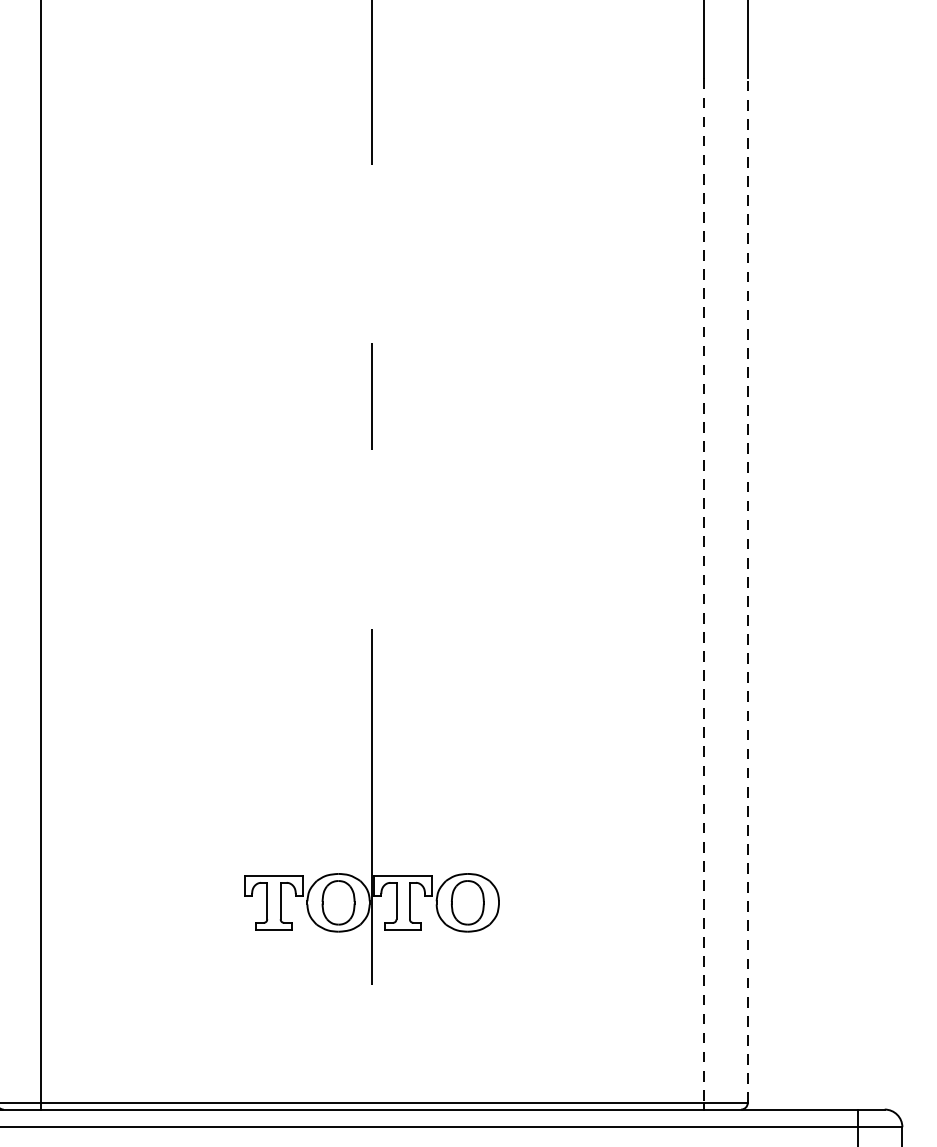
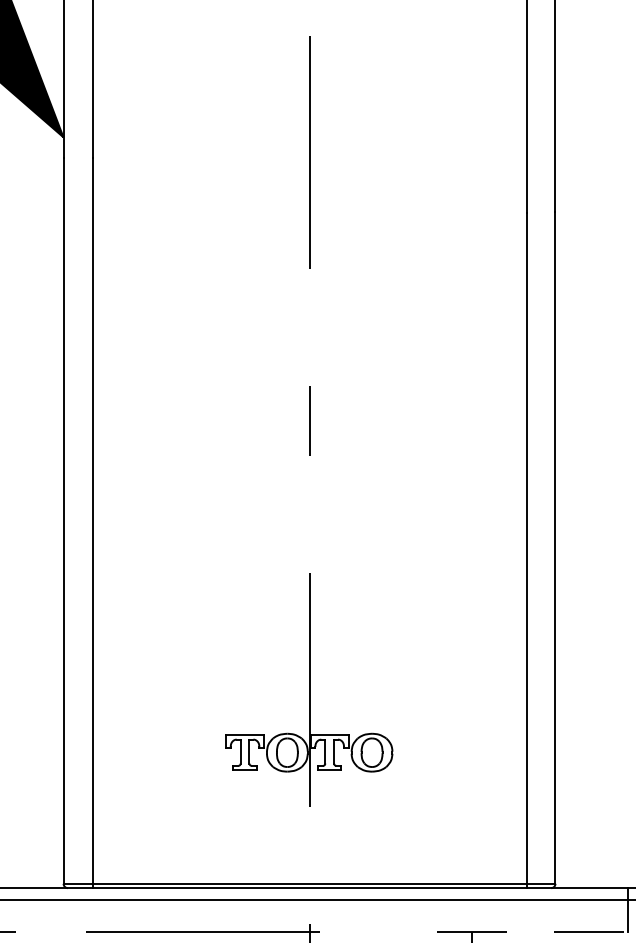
line: (703, 591) -> (526, 548), dashed -> solid
line: (747, 591) -> (555, 548), dashed -> solid

